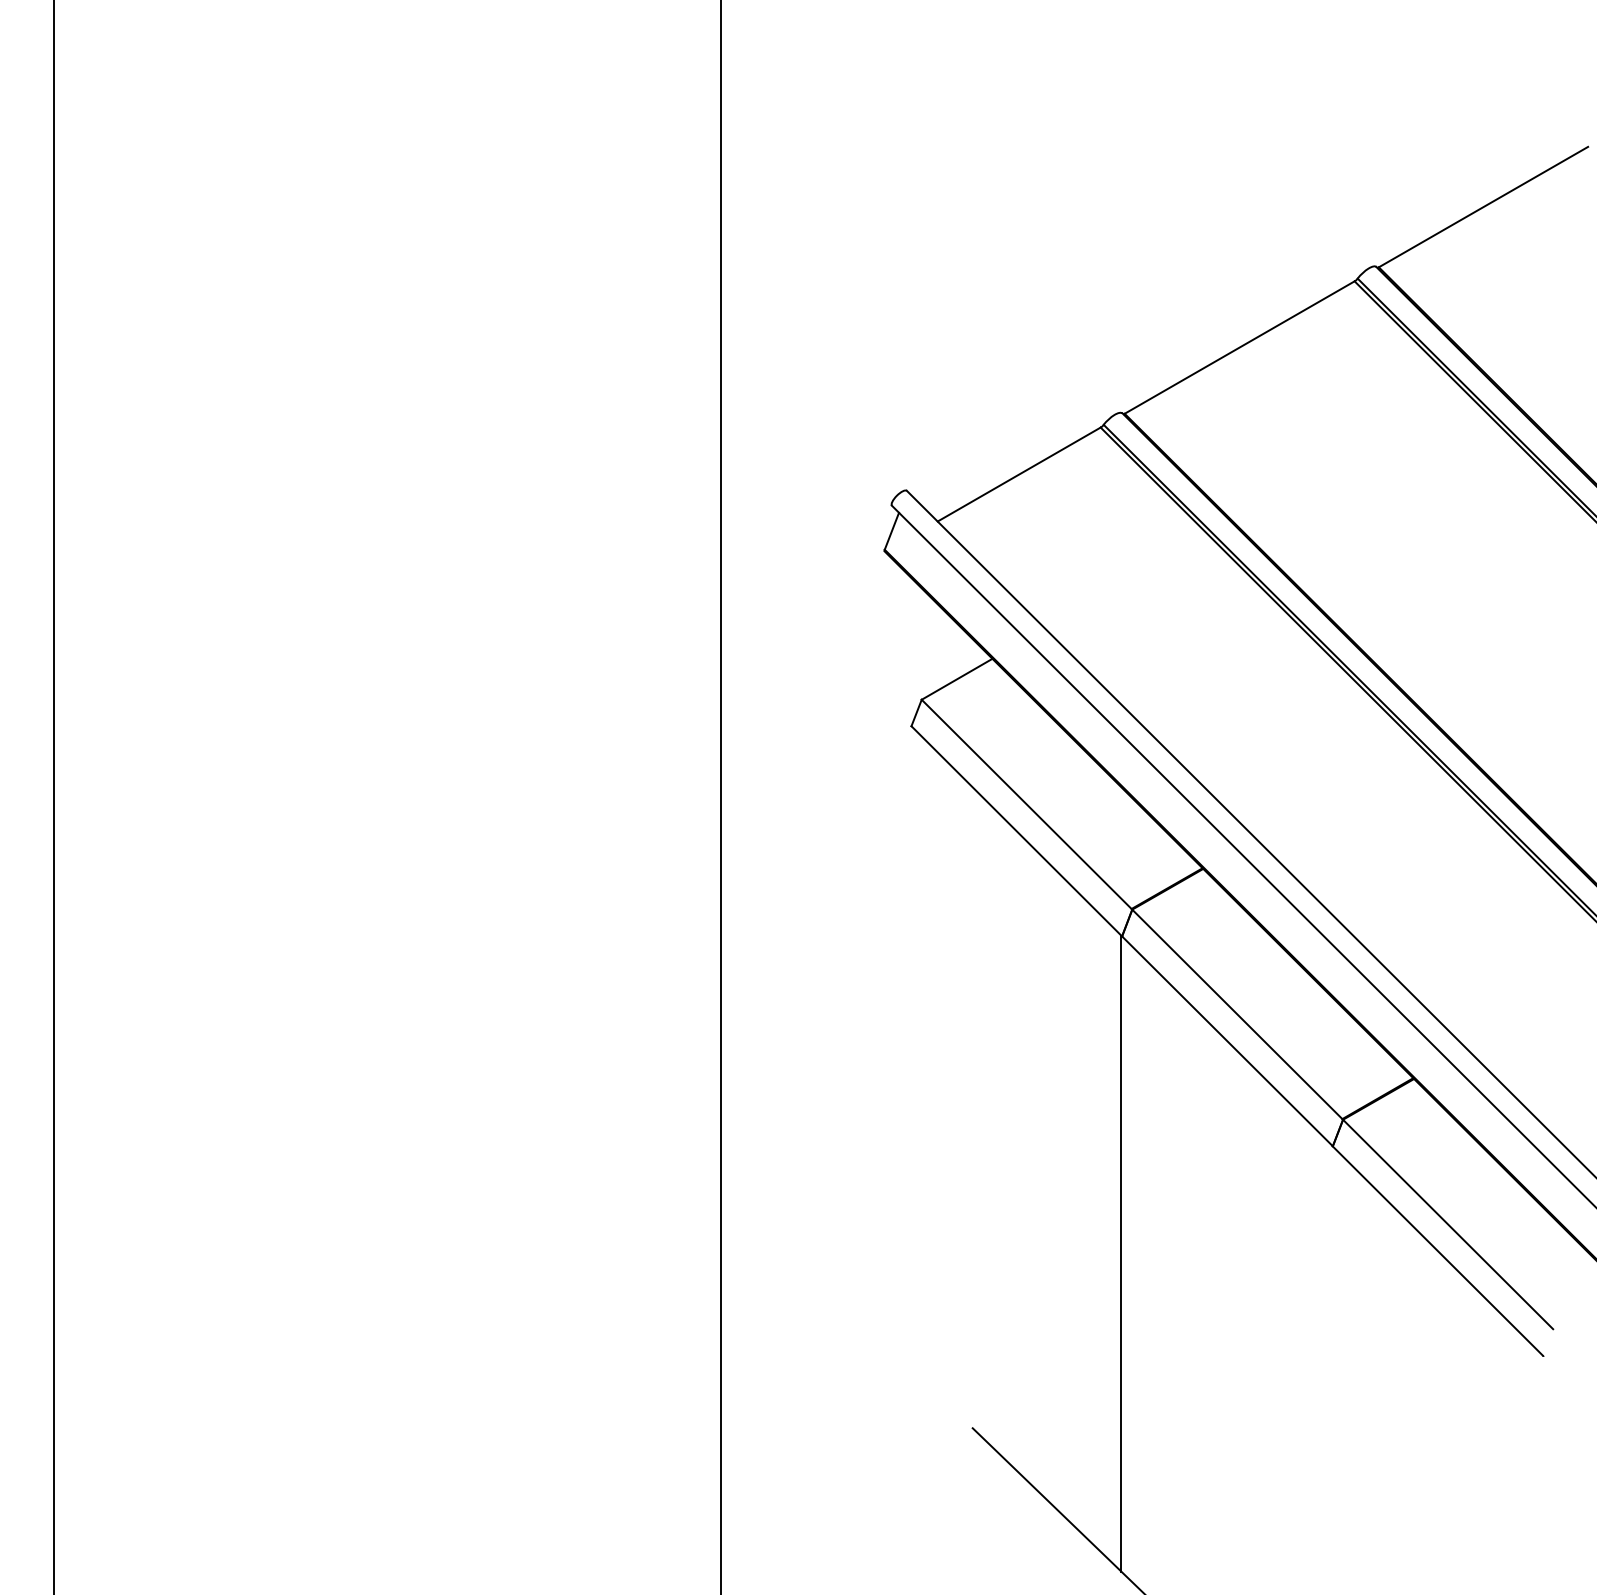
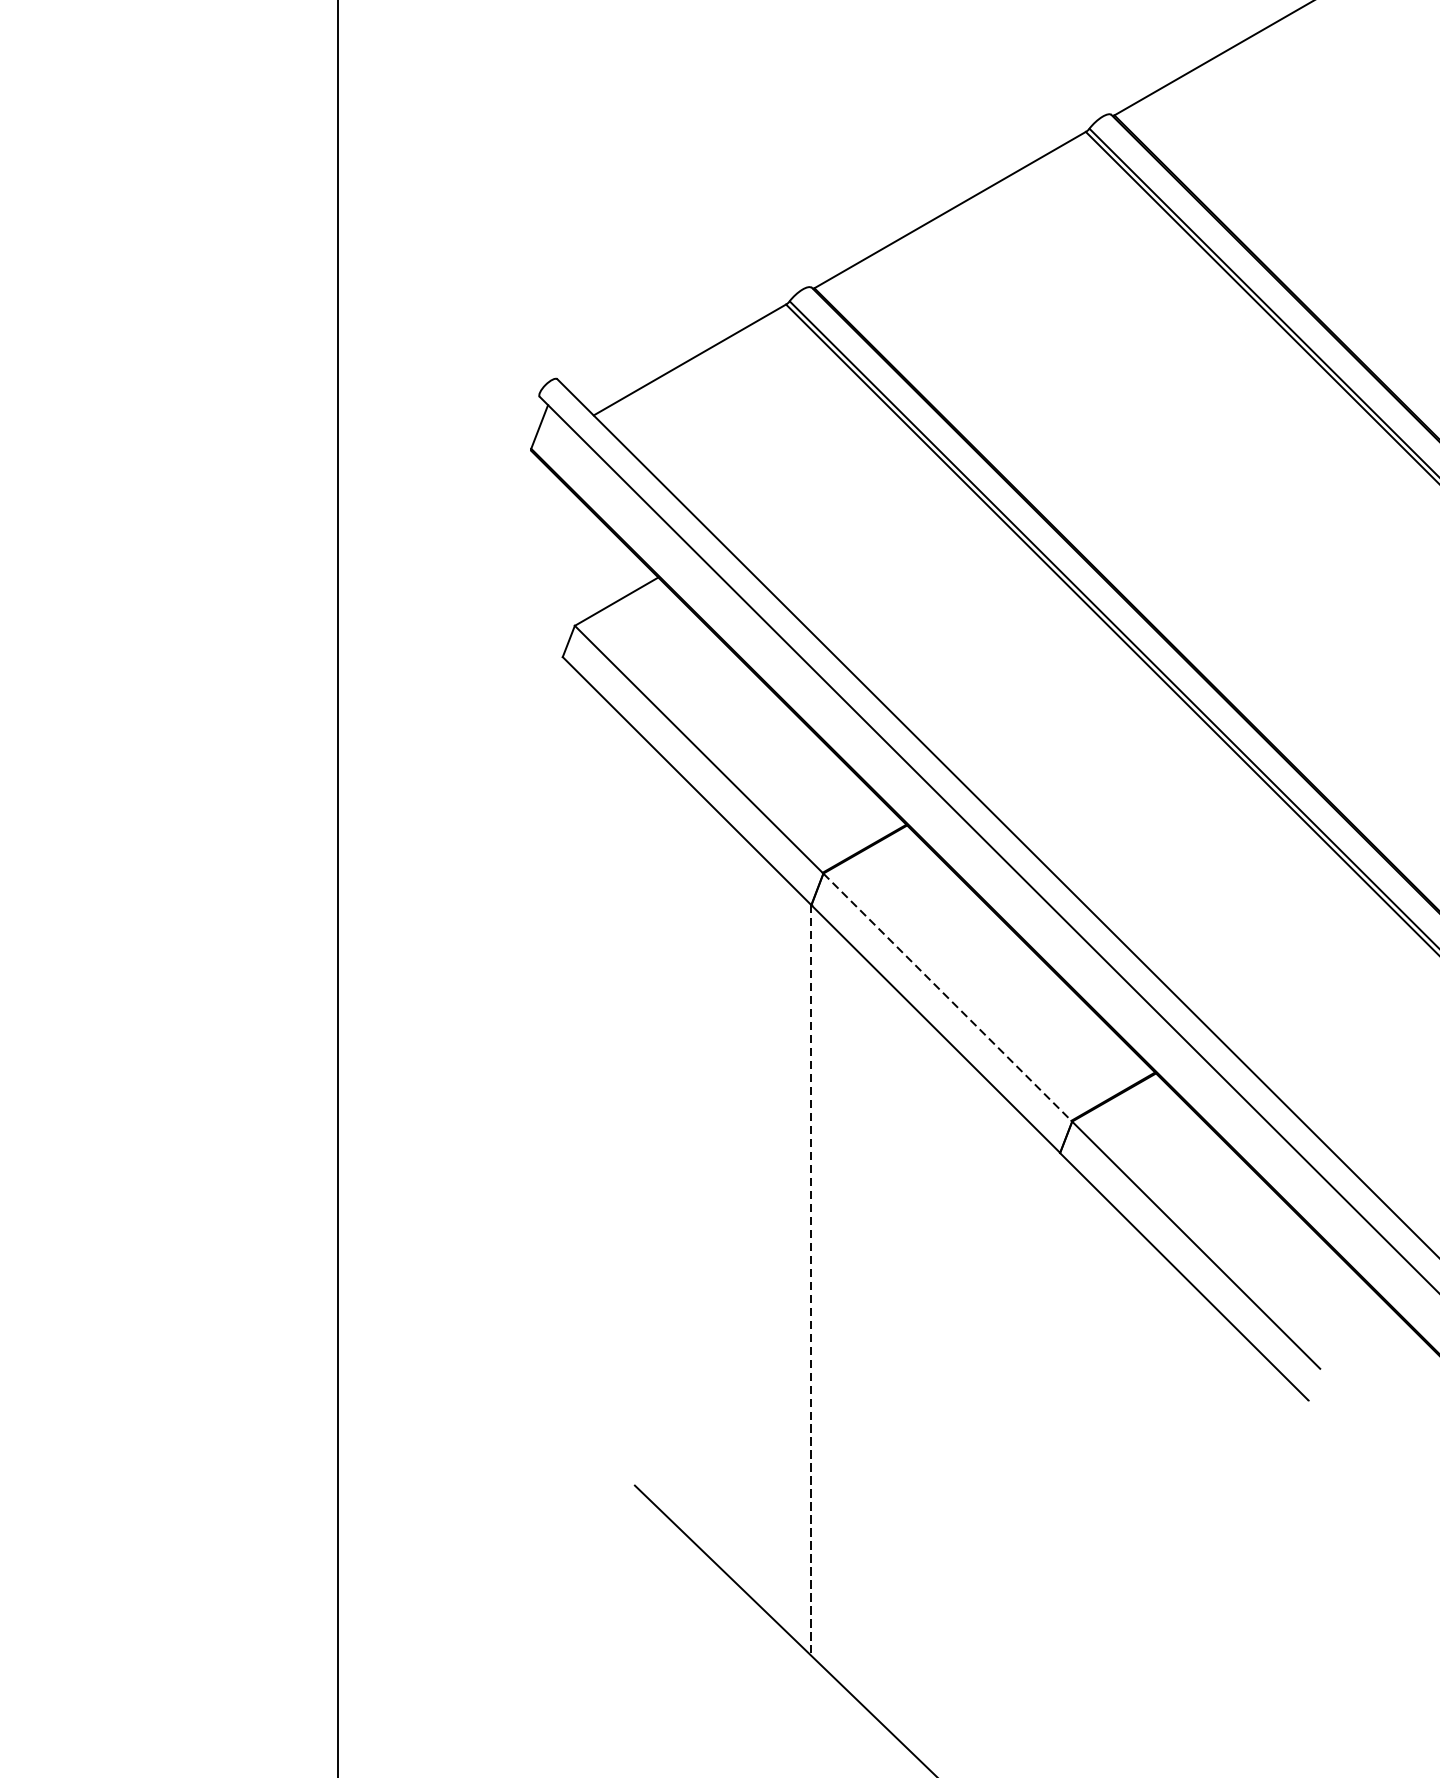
line: (1237, 1014) -> (947, 997), solid -> dashed
line: (1121, 1254) -> (810, 1280), solid -> dashed

